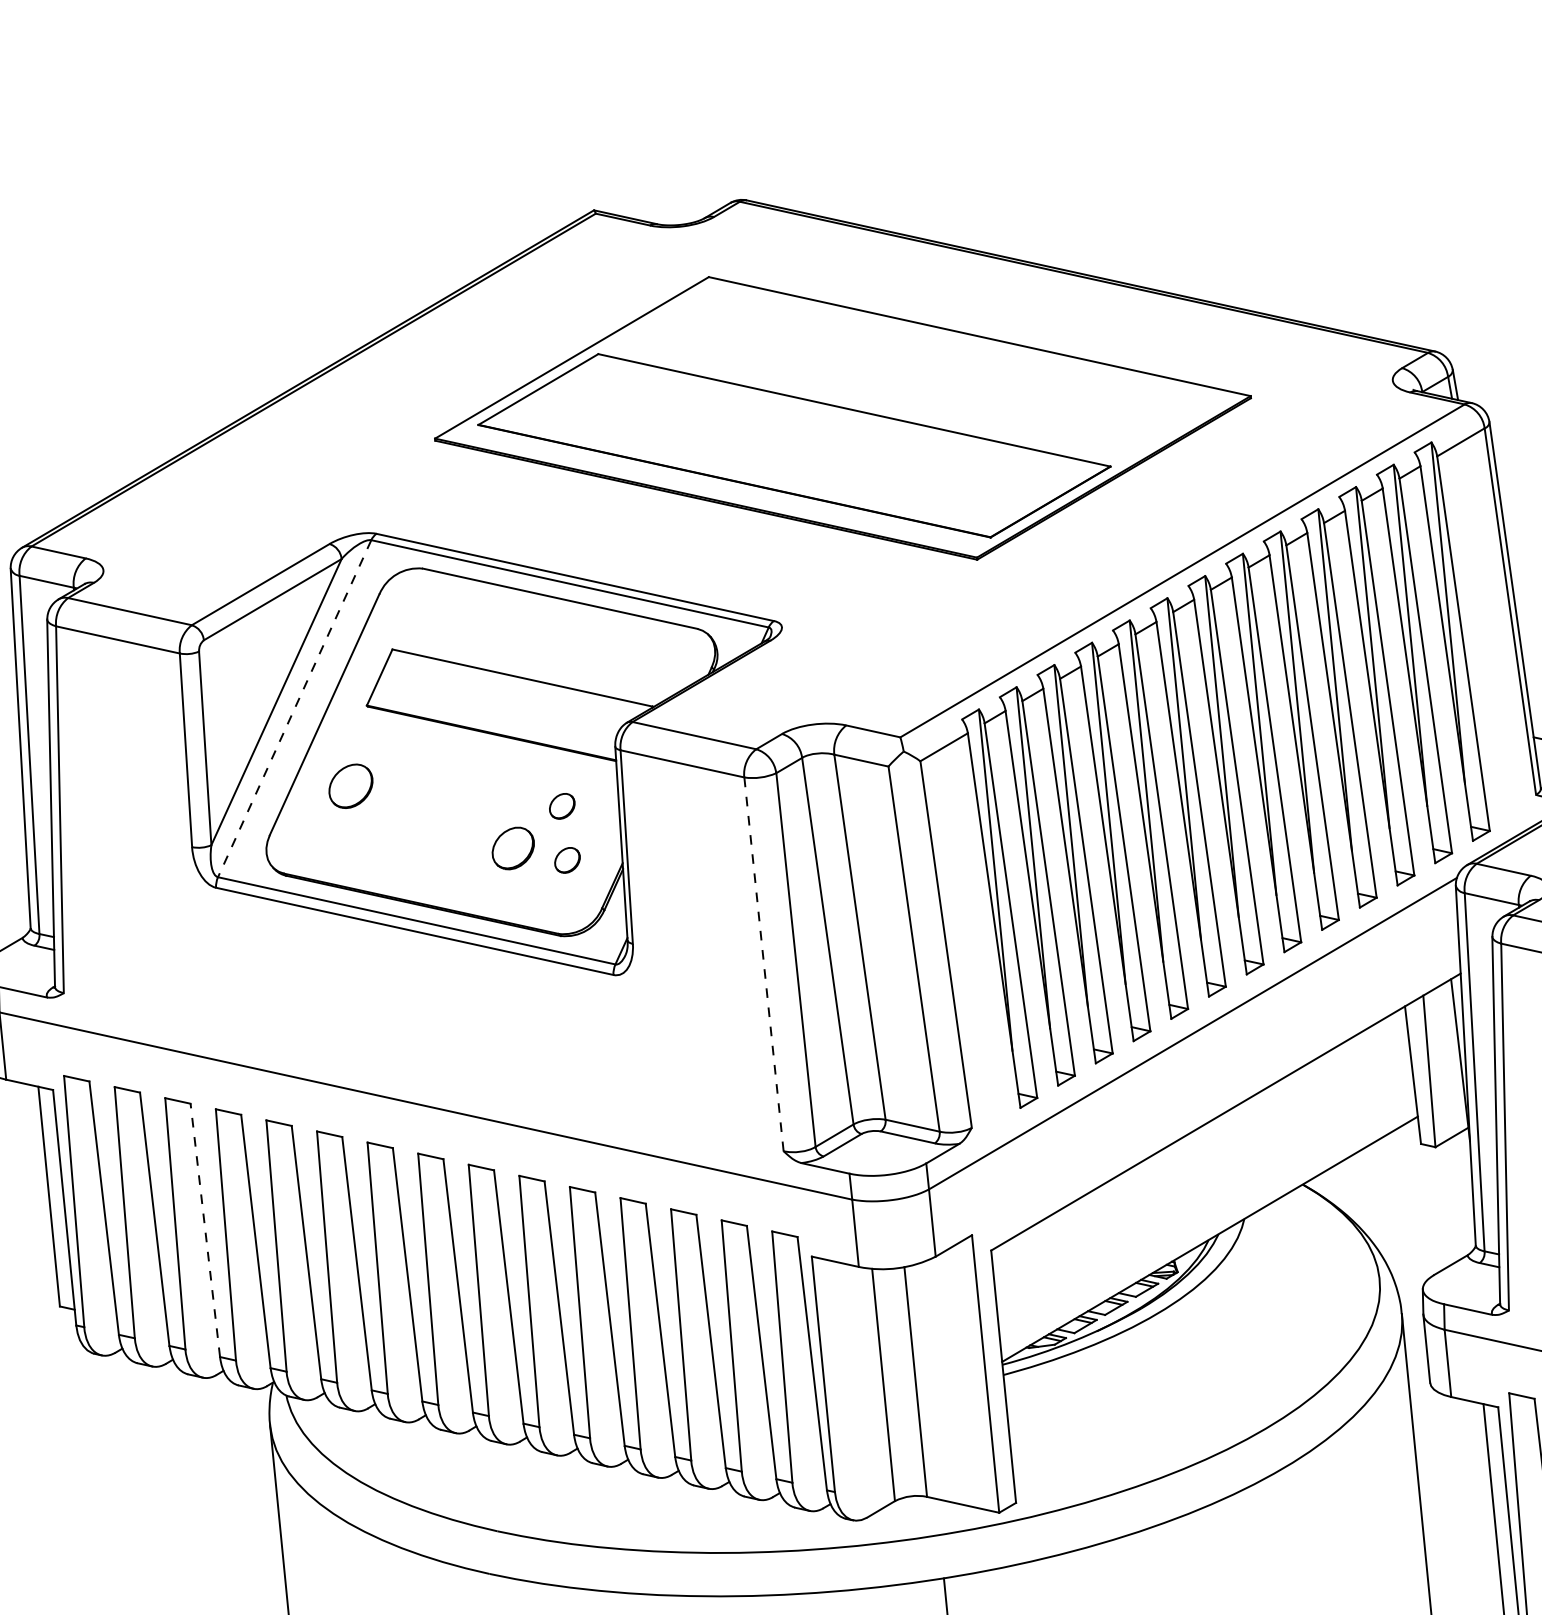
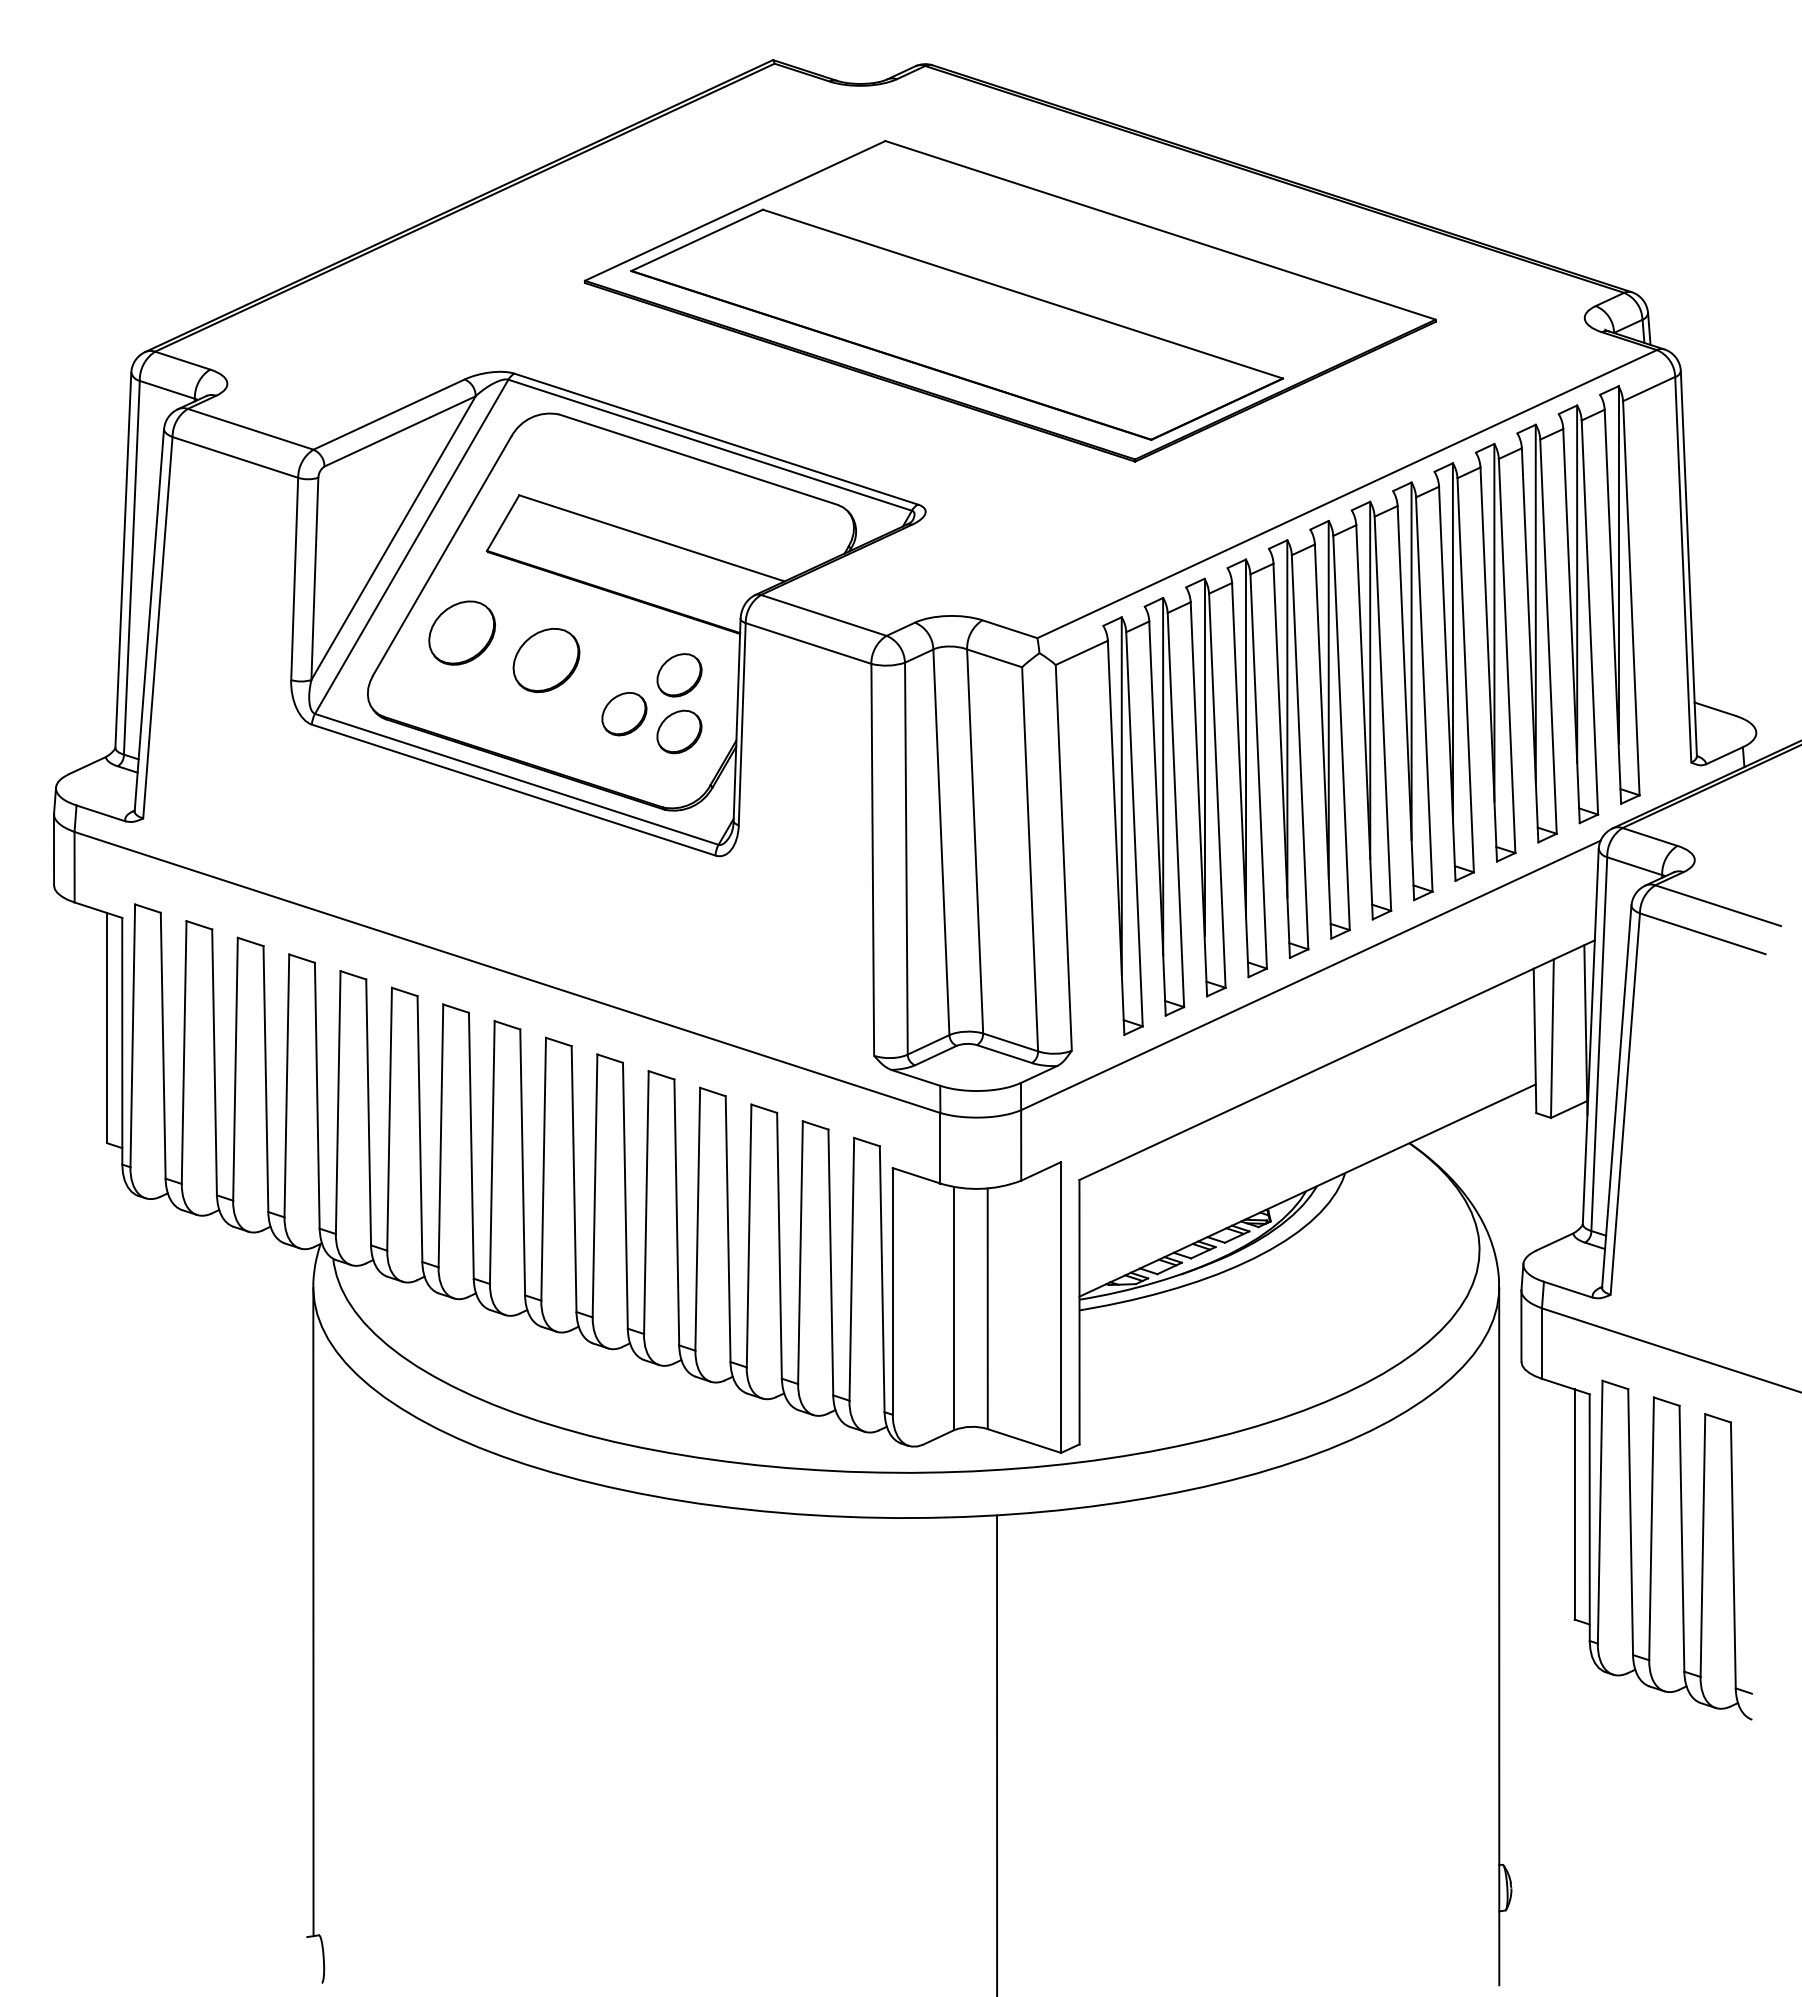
line: (294, 709) -> (411, 547), dashed -> solid
part: (351, 785) -> (462, 632), size x1.43
part: (433, 804) -> (546, 660), added
part: (562, 806) -> (679, 675), size x1.67
part: (567, 859) -> (679, 731), size x1.67
line: (763, 964) -> (872, 859), dashed -> solid
line: (204, 1230) -> (265, 1079), dashed -> solid

